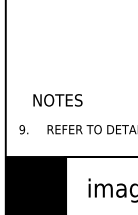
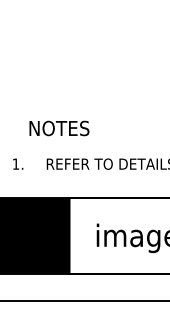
text: (21, 129) -> (15, 163), 9. -> 1.

